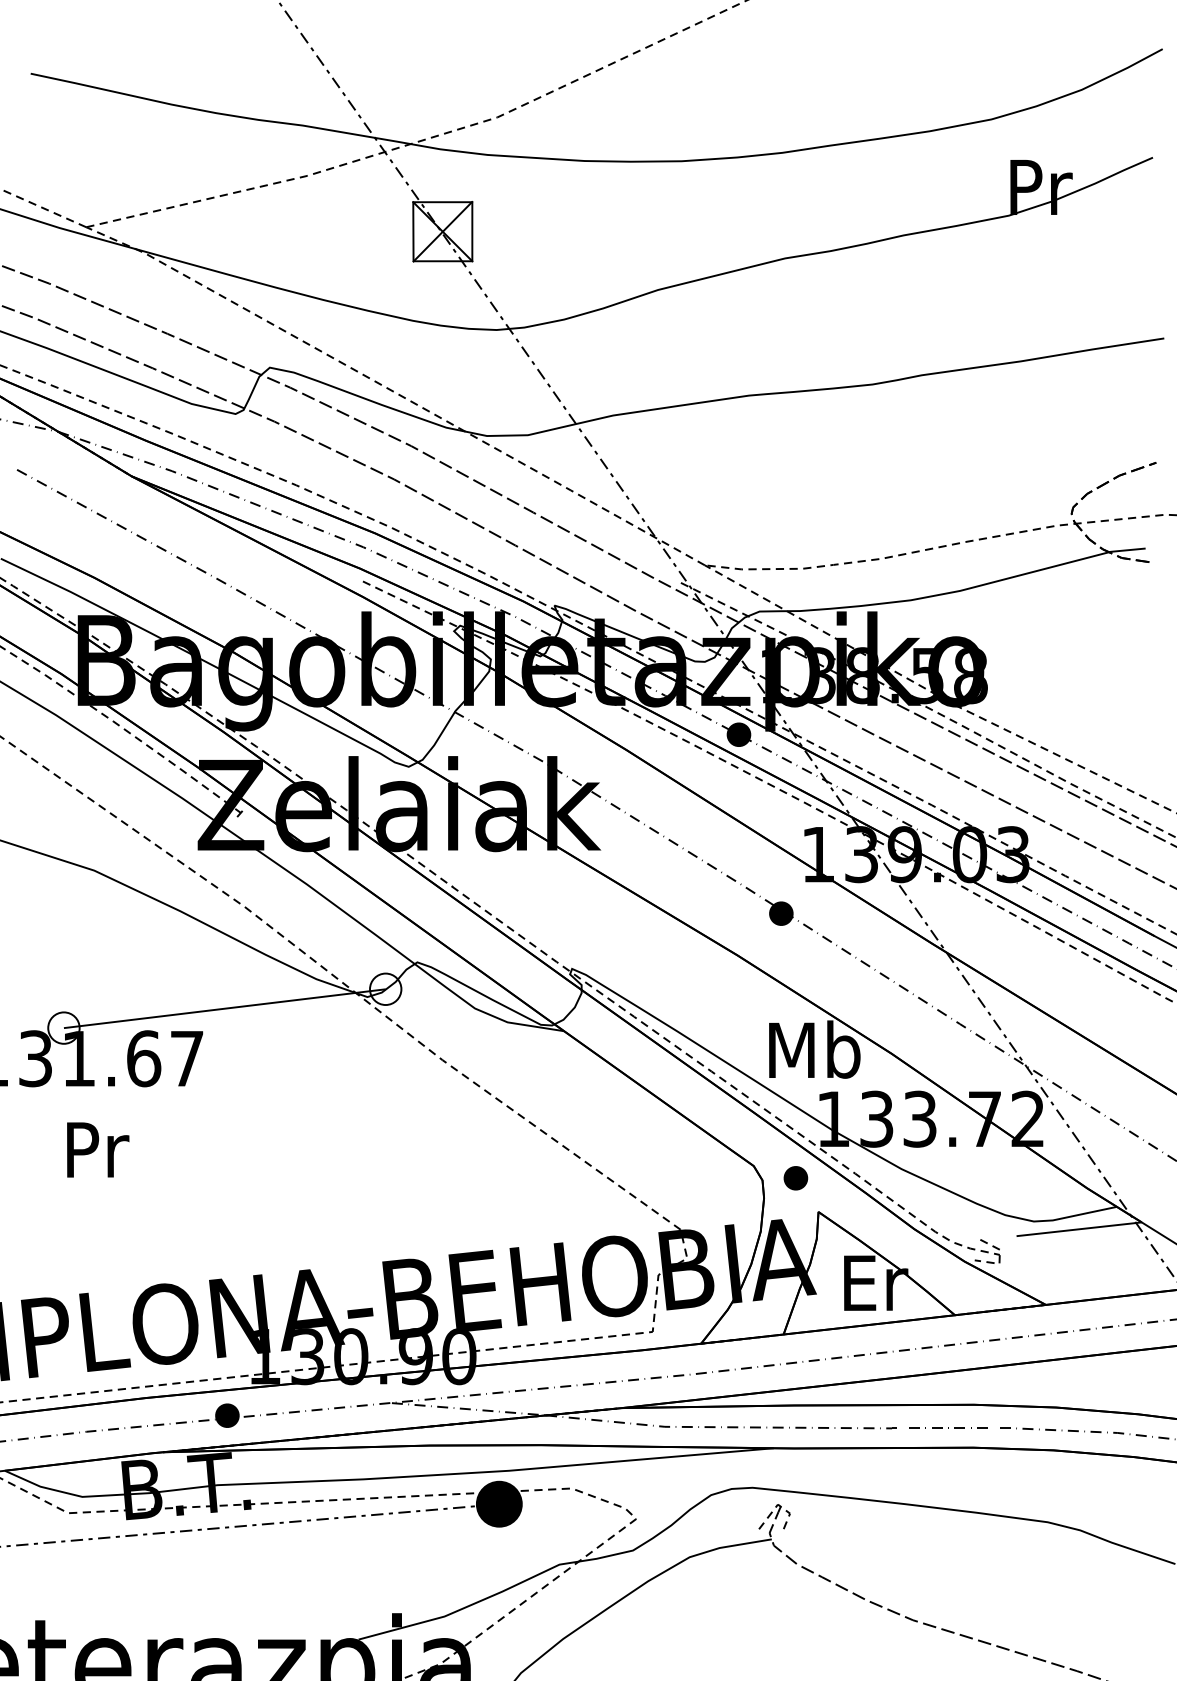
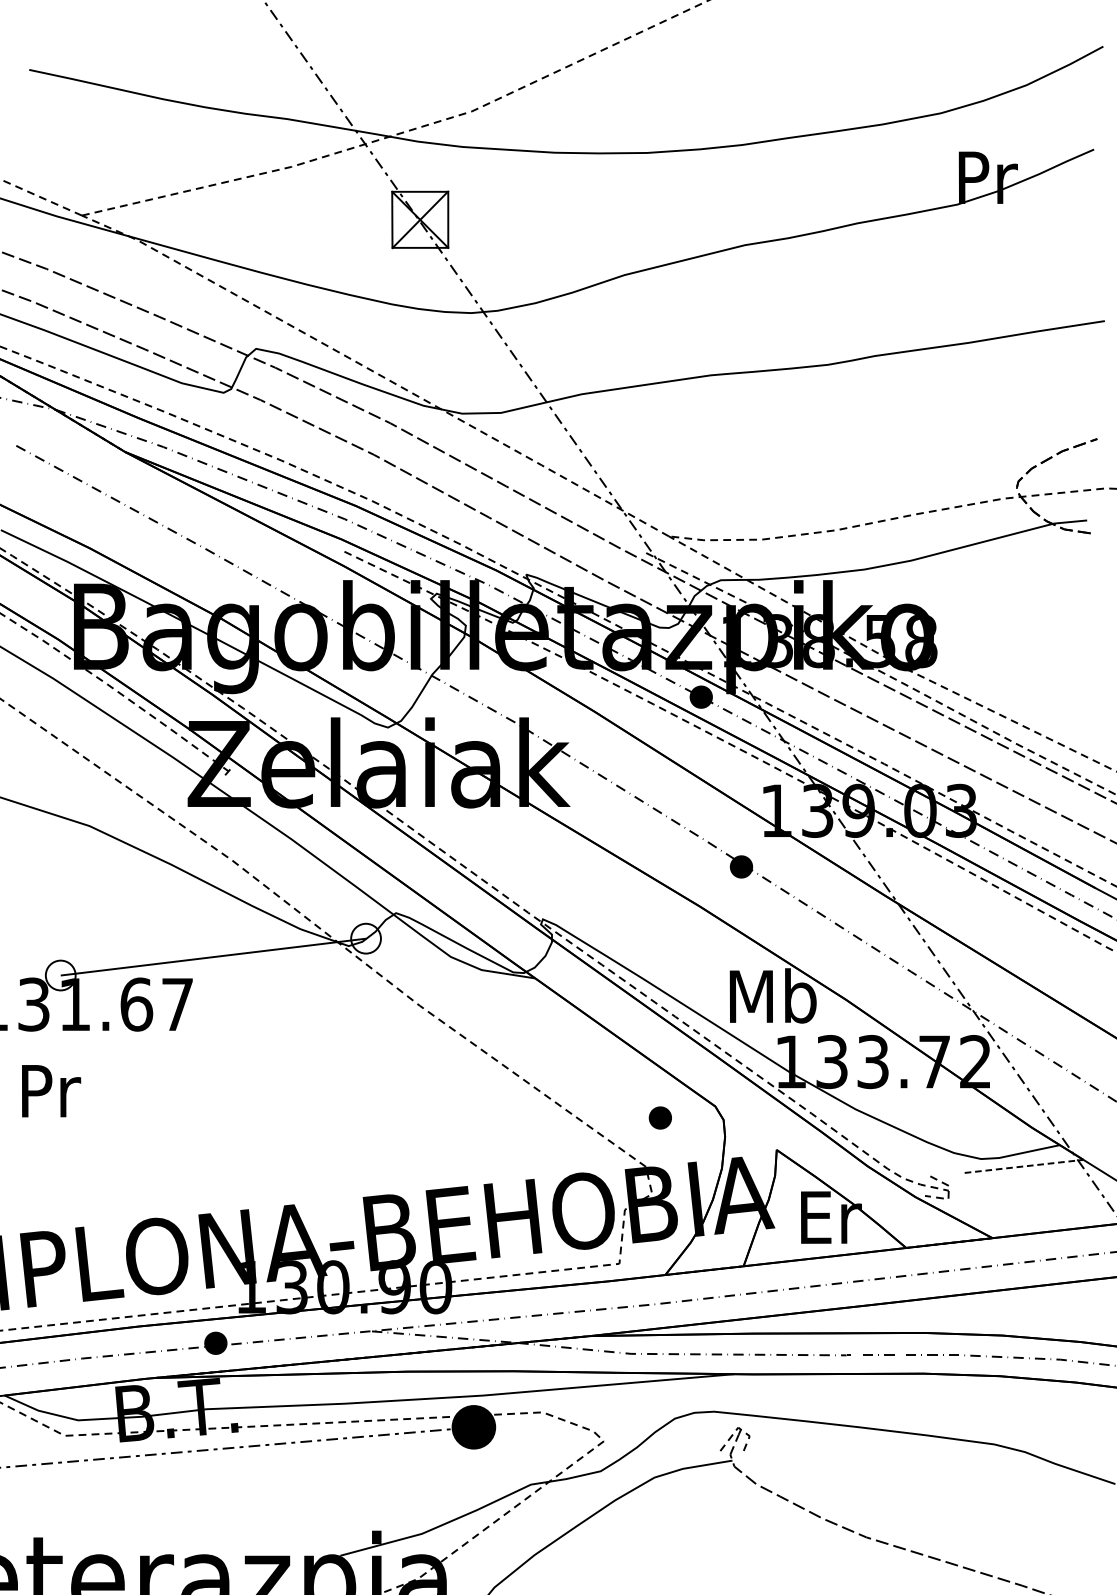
text: (98, 1149) -> (51, 1090), moved
part: (795, 1178) -> (660, 1118), moved
line: (1079, 1229) -> (1024, 1166), solid -> dashed

